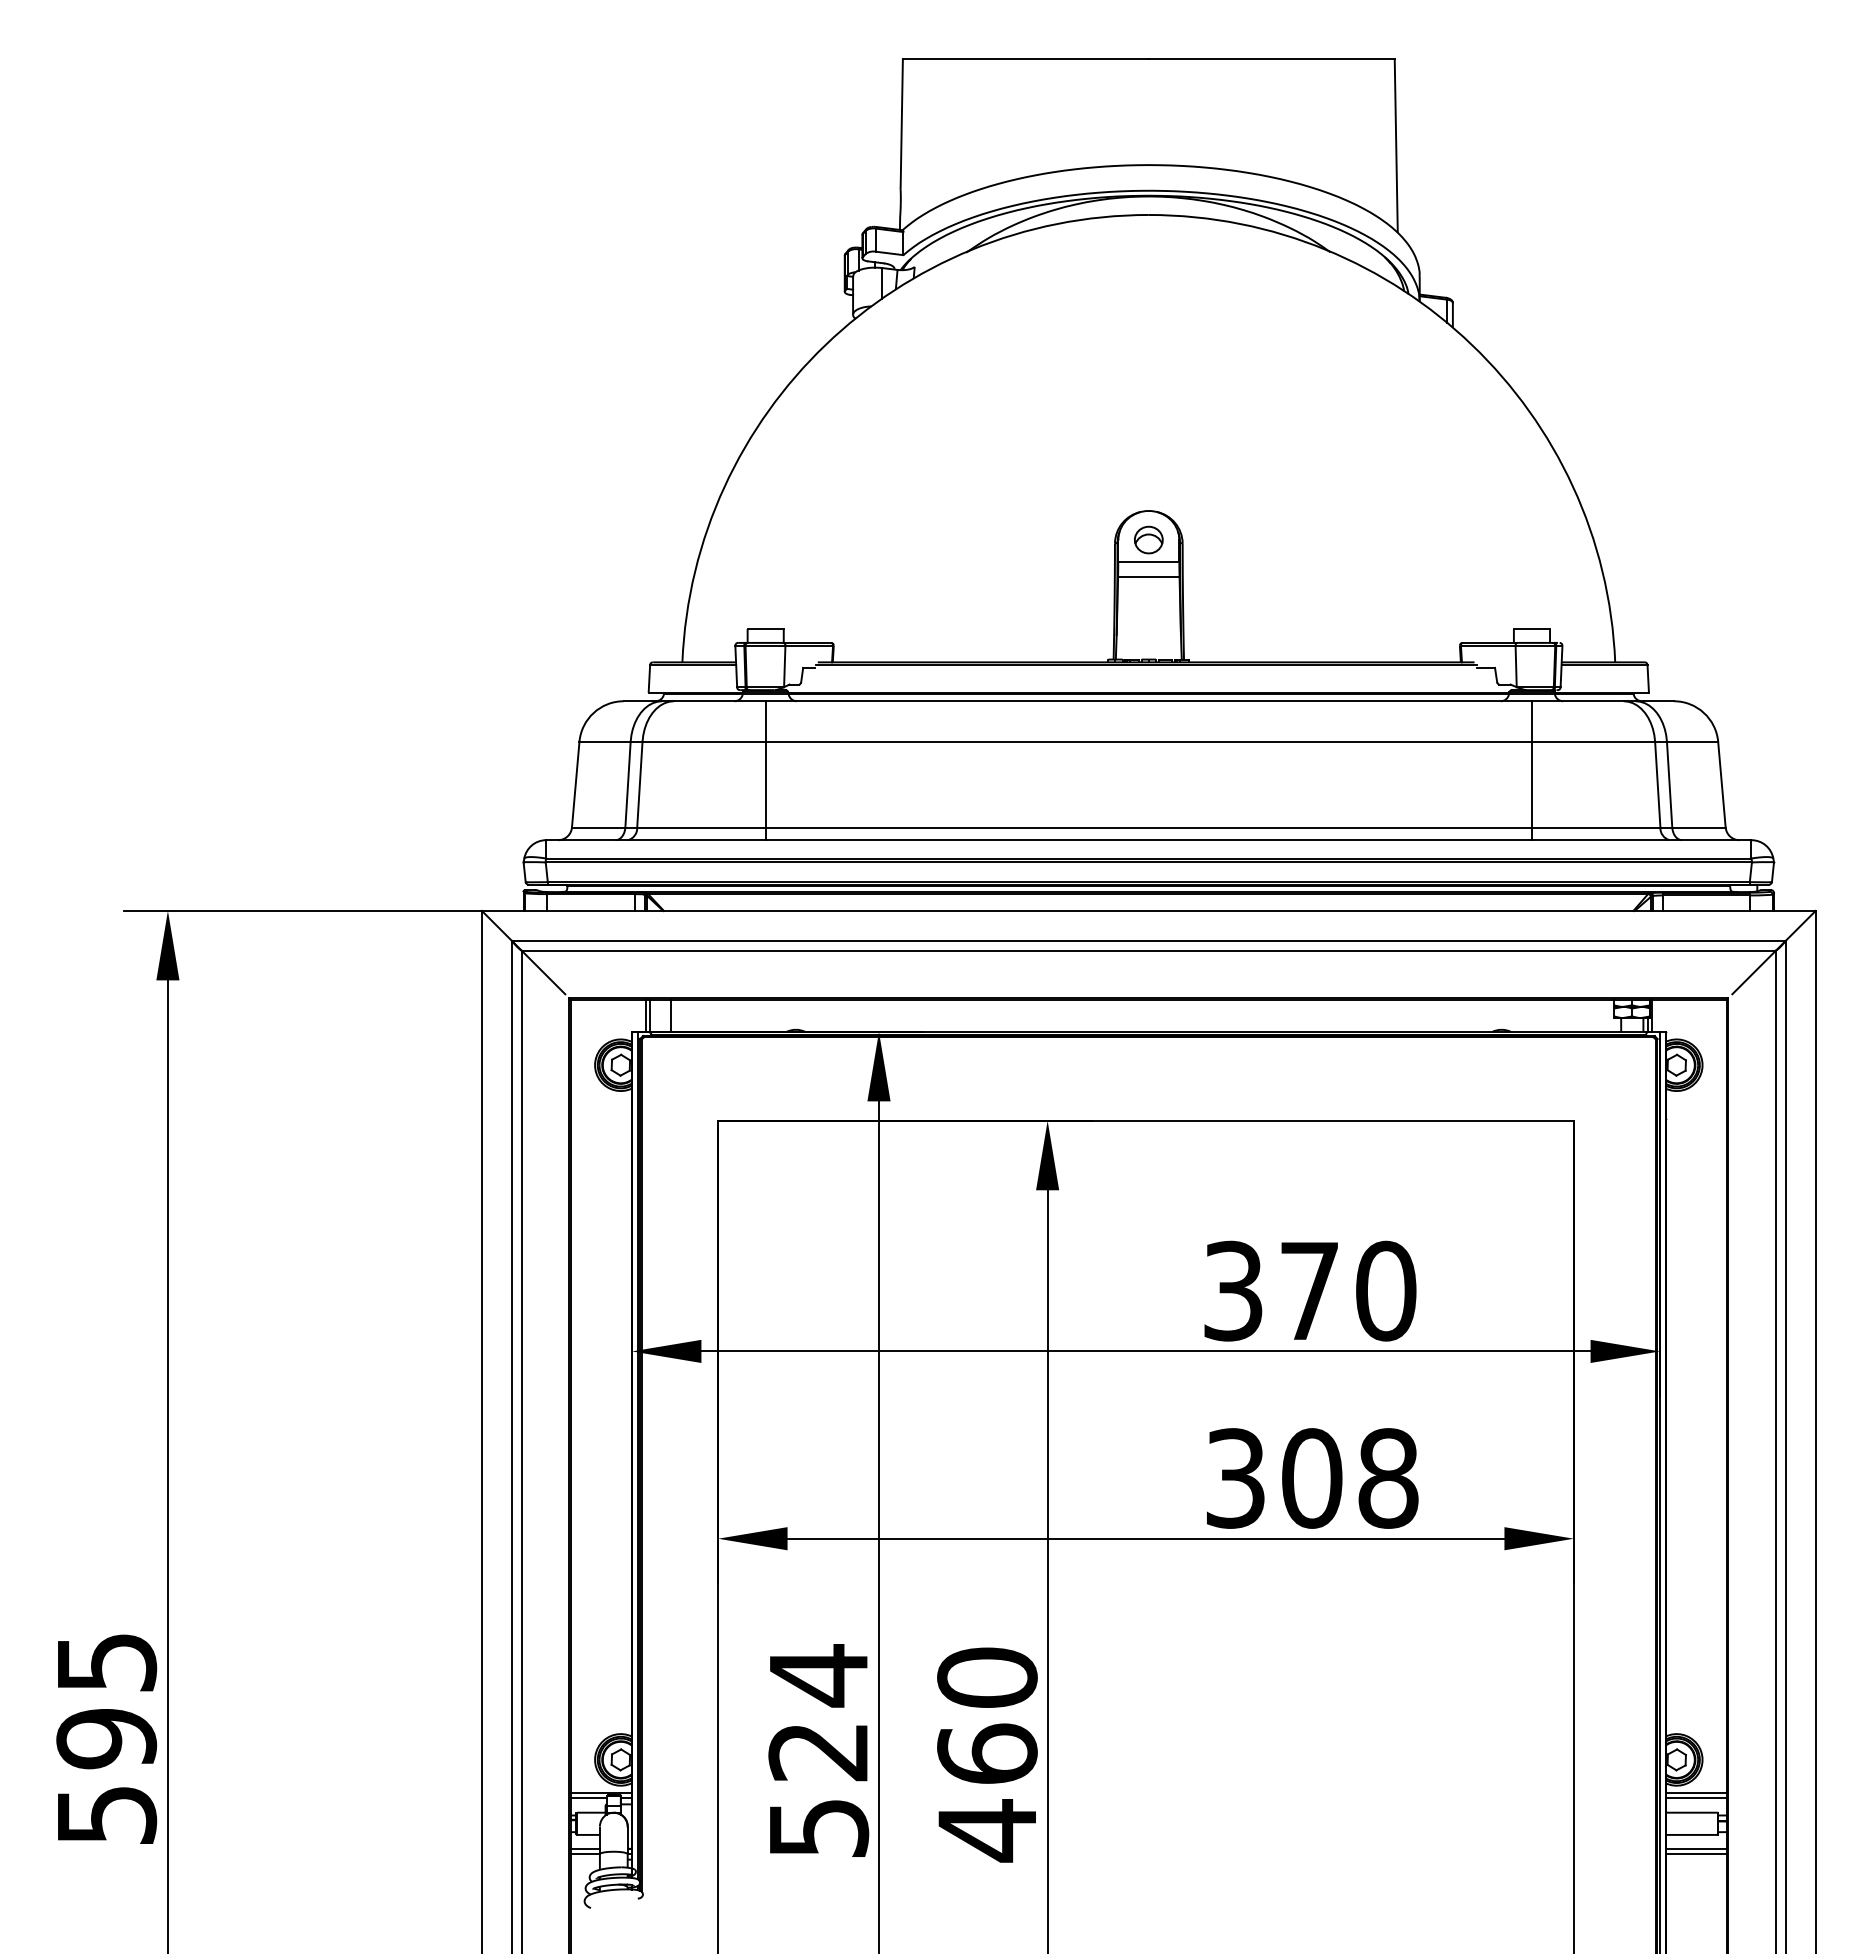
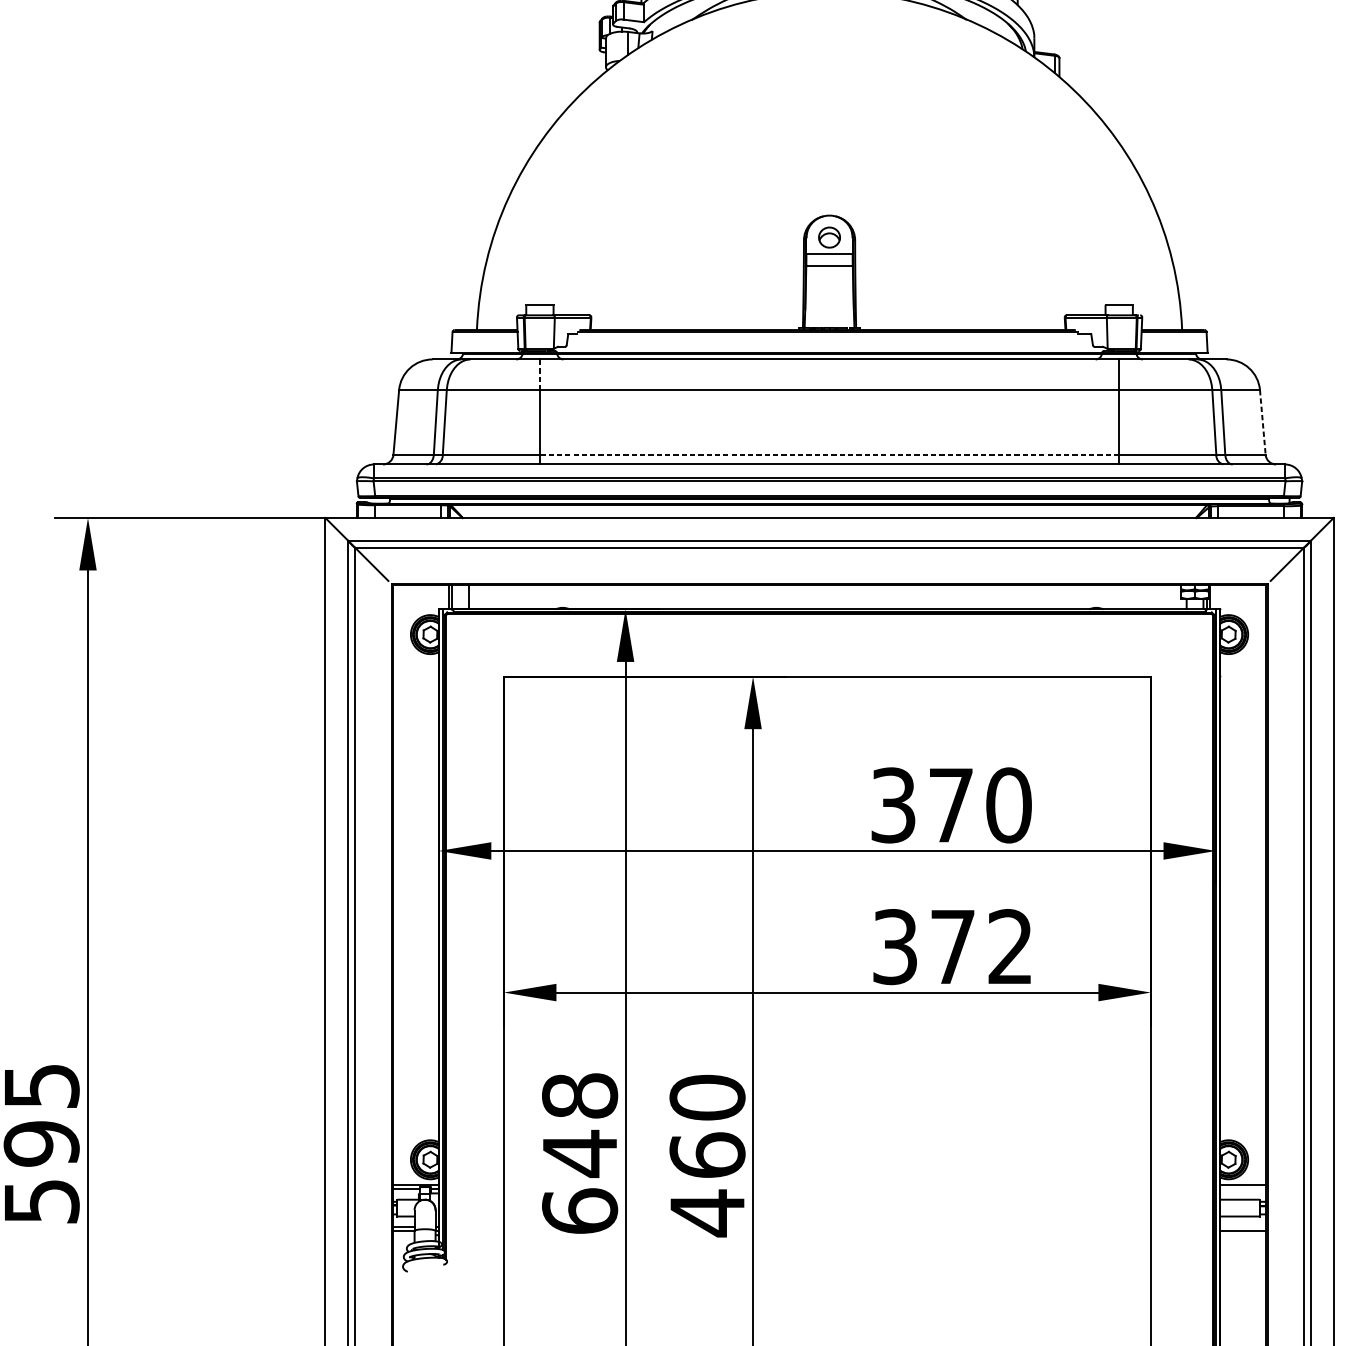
line: (766, 721) -> (540, 374), solid -> dashed
line: (1721, 784) -> (1262, 422), solid -> dashed
line: (1148, 827) -> (829, 454), solid -> dashed
text: (1350, 1478) -> (982, 947), 308 -> 372
text: (818, 1750) -> (579, 1152), 524 -> 648
line: (1695, 1798) -> (1242, 1188), removed
line: (1695, 1849) -> (1242, 1227), removed

